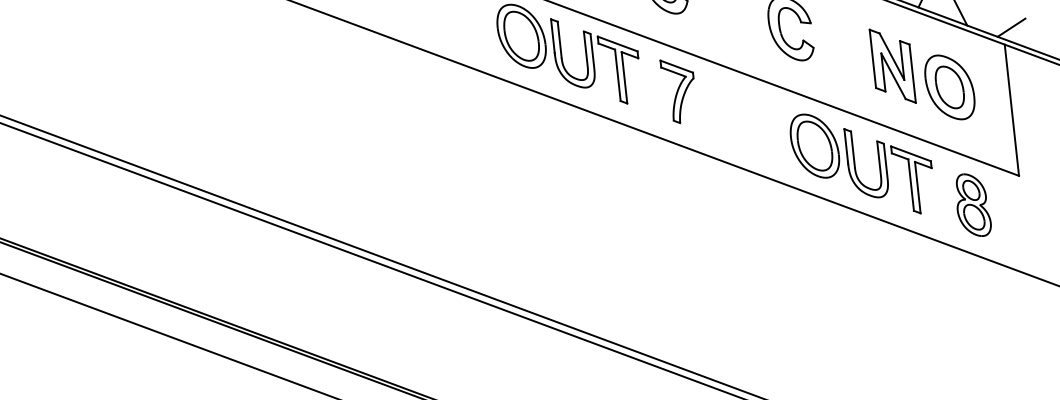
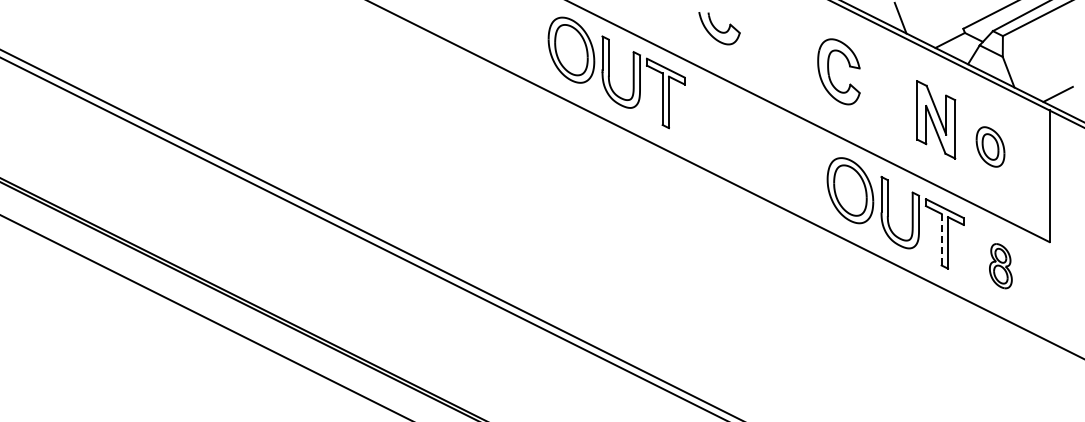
part: (949, 86) -> (990, 146), size x0.6
part: (678, 91) -> (721, 121), removed
line: (910, 184) -> (941, 239), solid -> dashed
part: (972, 204) -> (1000, 265), size x0.7

